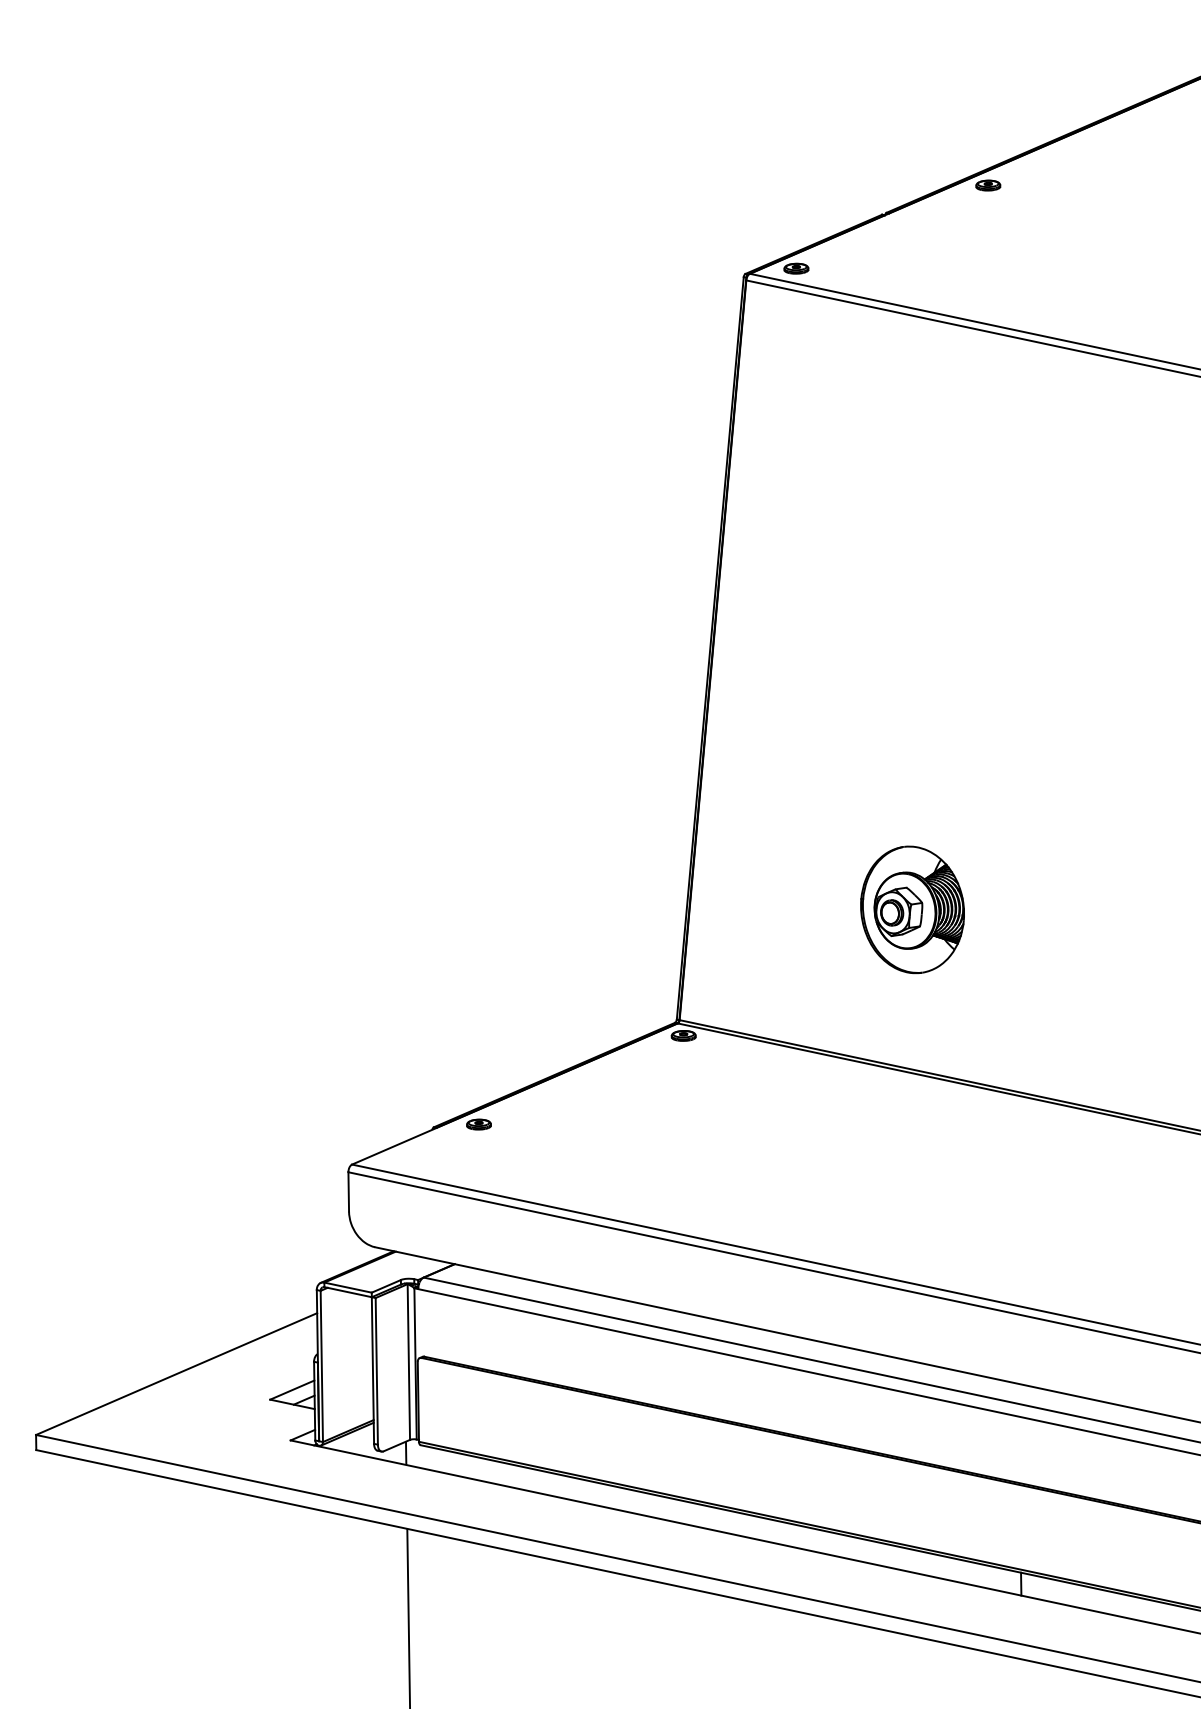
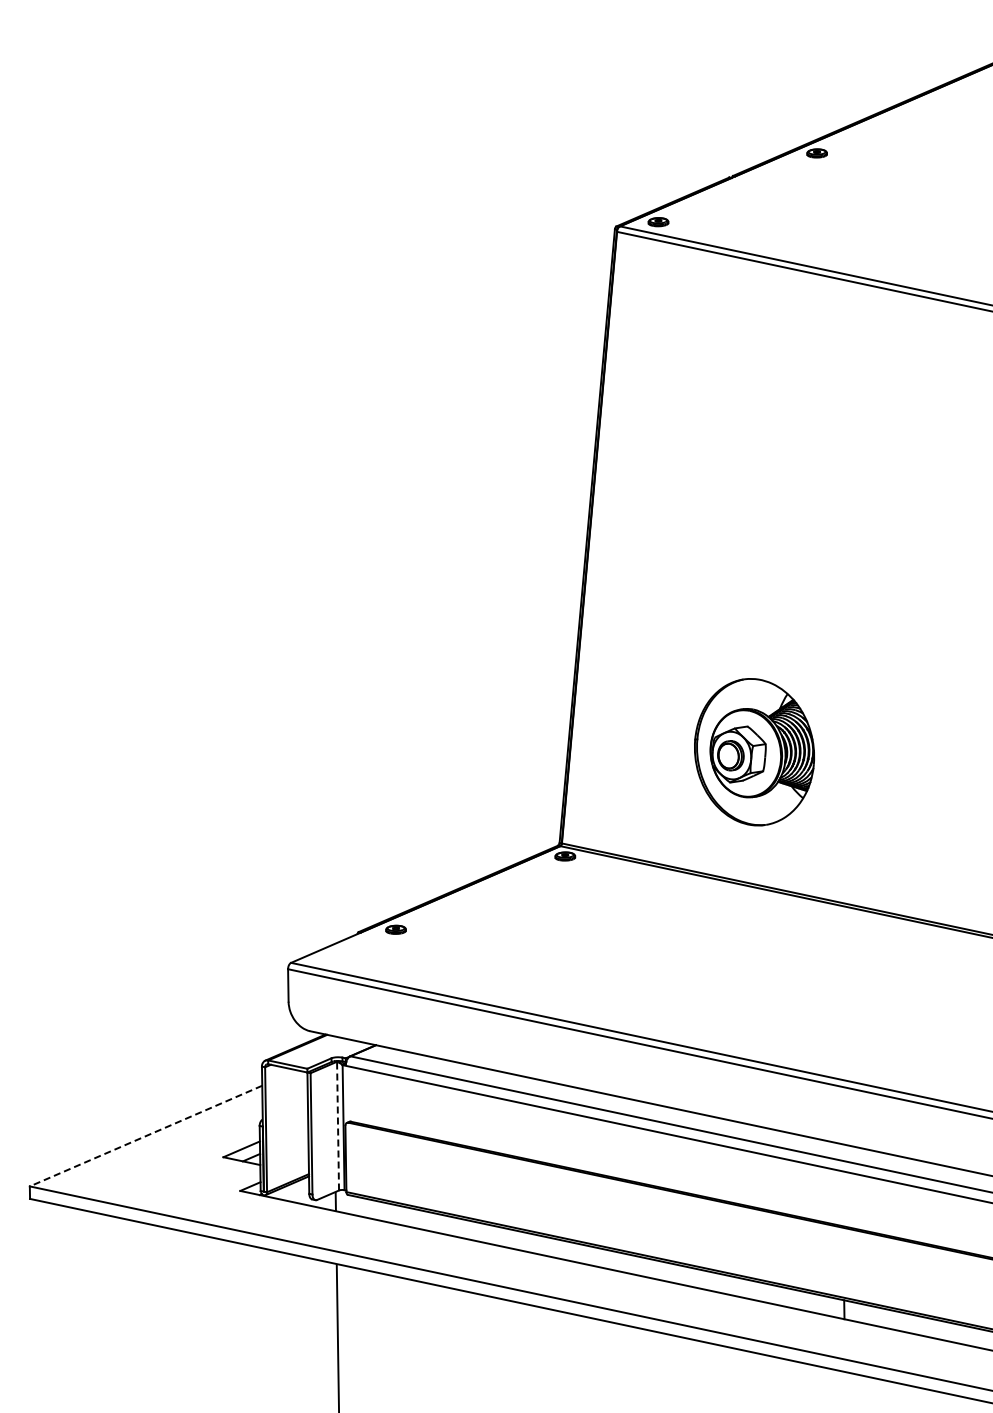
part: (912, 910) -> (754, 752), size x1.4
line: (409, 1361) -> (338, 1125), solid -> dashed
line: (177, 1374) -> (146, 1136), solid -> dashed

